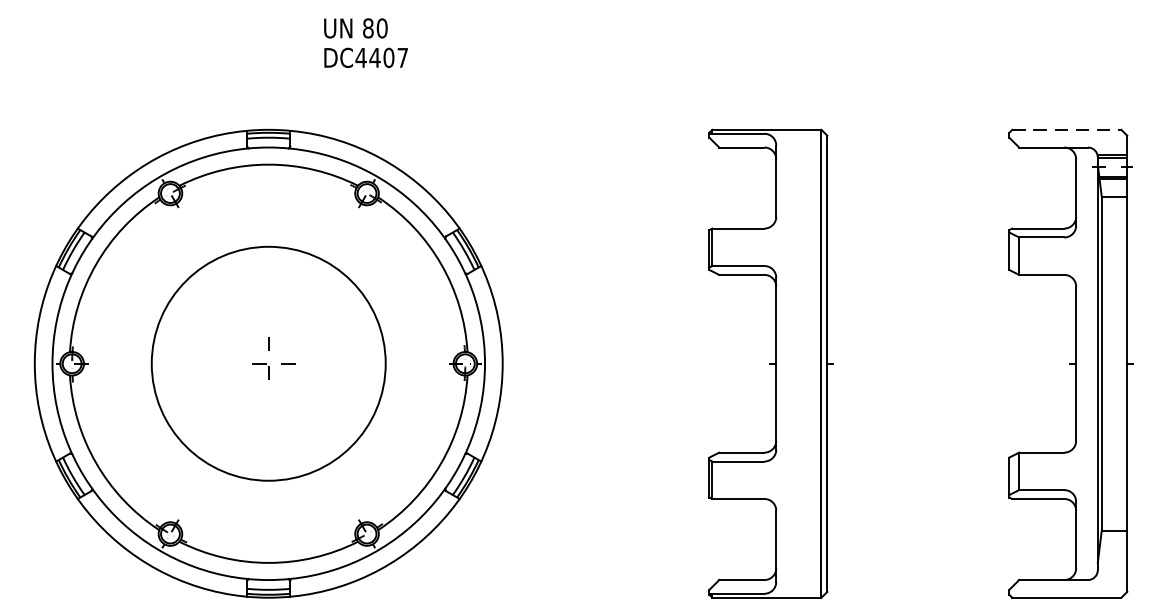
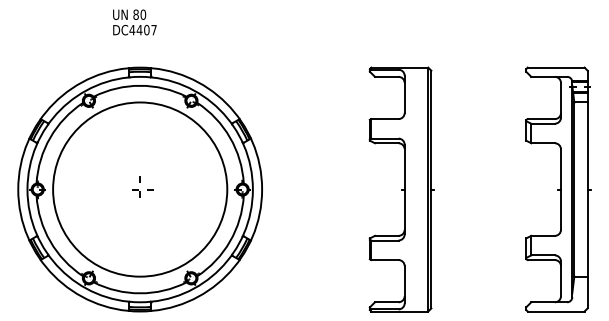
text: (365, 43) -> (134, 22), moved
line: (1067, 129) -> (556, 67), dashed -> solid
circle: (269, 363) -> (140, 189), size x1.43

